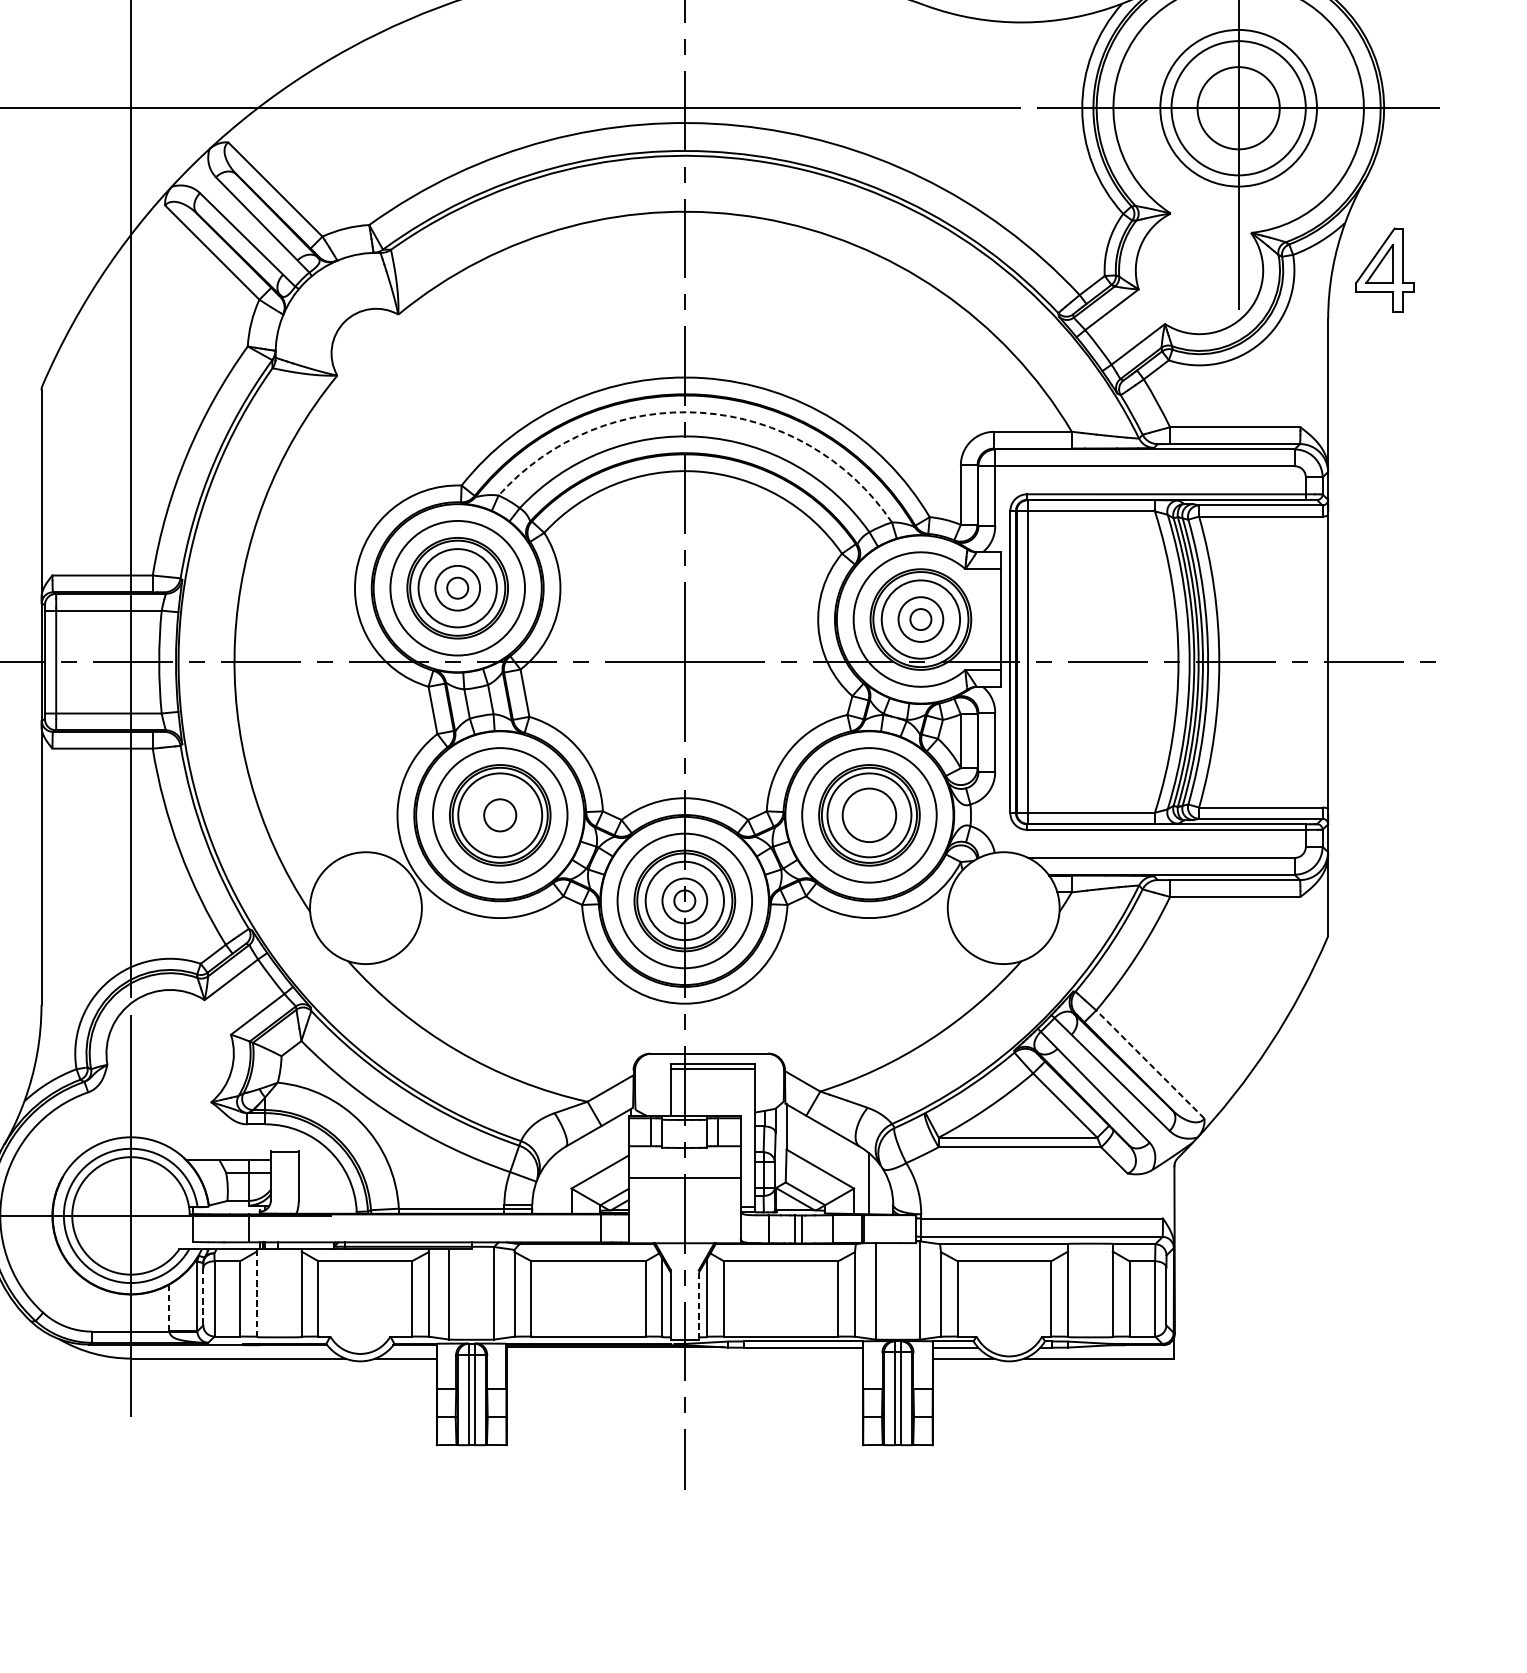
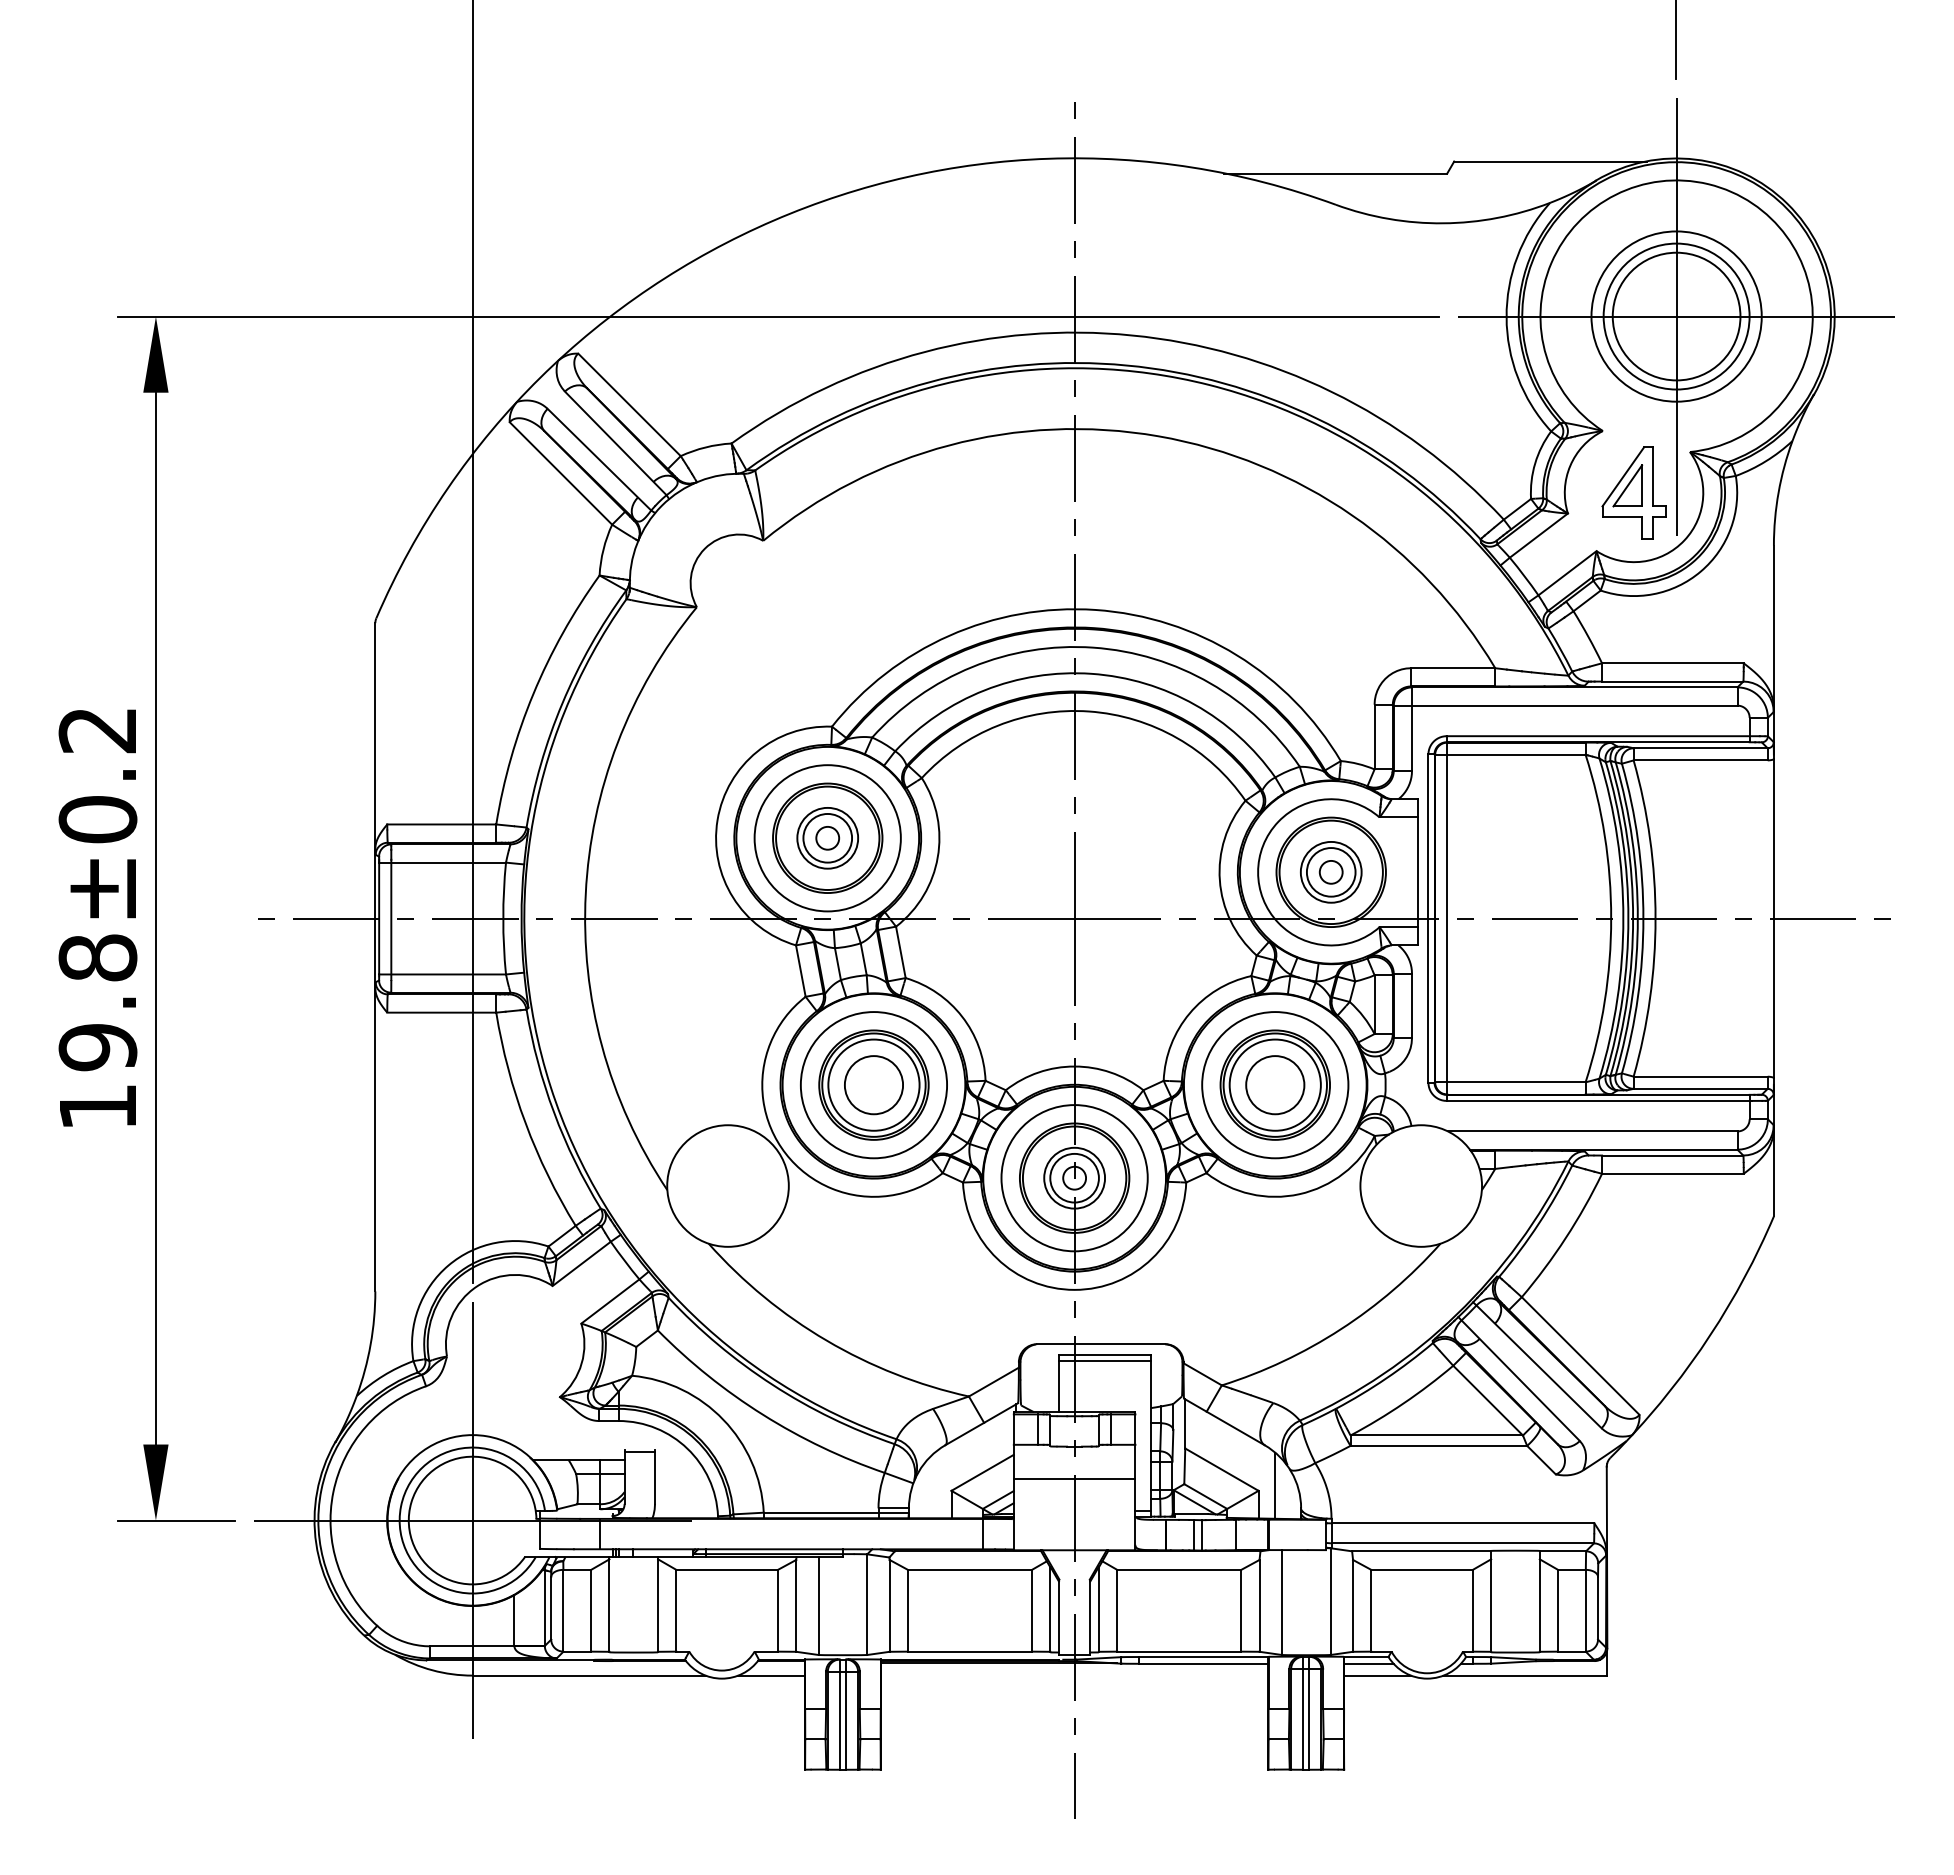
circle: (1238, 108) -> (1676, 316), size x1.43
part: (1384, 270) -> (1633, 492), moved
arc: (702, 412) -> (1093, 647), dashed -> solid
circle: (457, 587) -> (827, 837), size x0.71
circle: (920, 618) -> (1330, 871), size x0.71
circle: (499, 815) -> (873, 1085), size x1.67
circle: (684, 900) -> (1074, 1177), size x0.71
line: (1150, 1064) -> (1580, 1355), dashed -> solid
line: (256, 1293) -> (609, 1604), dashed -> solid
line: (203, 1296) -> (551, 1608), dashed -> solid
line: (698, 1305) -> (1089, 1617), dashed -> solid
line: (169, 1308) -> (514, 1621), dashed -> solid

